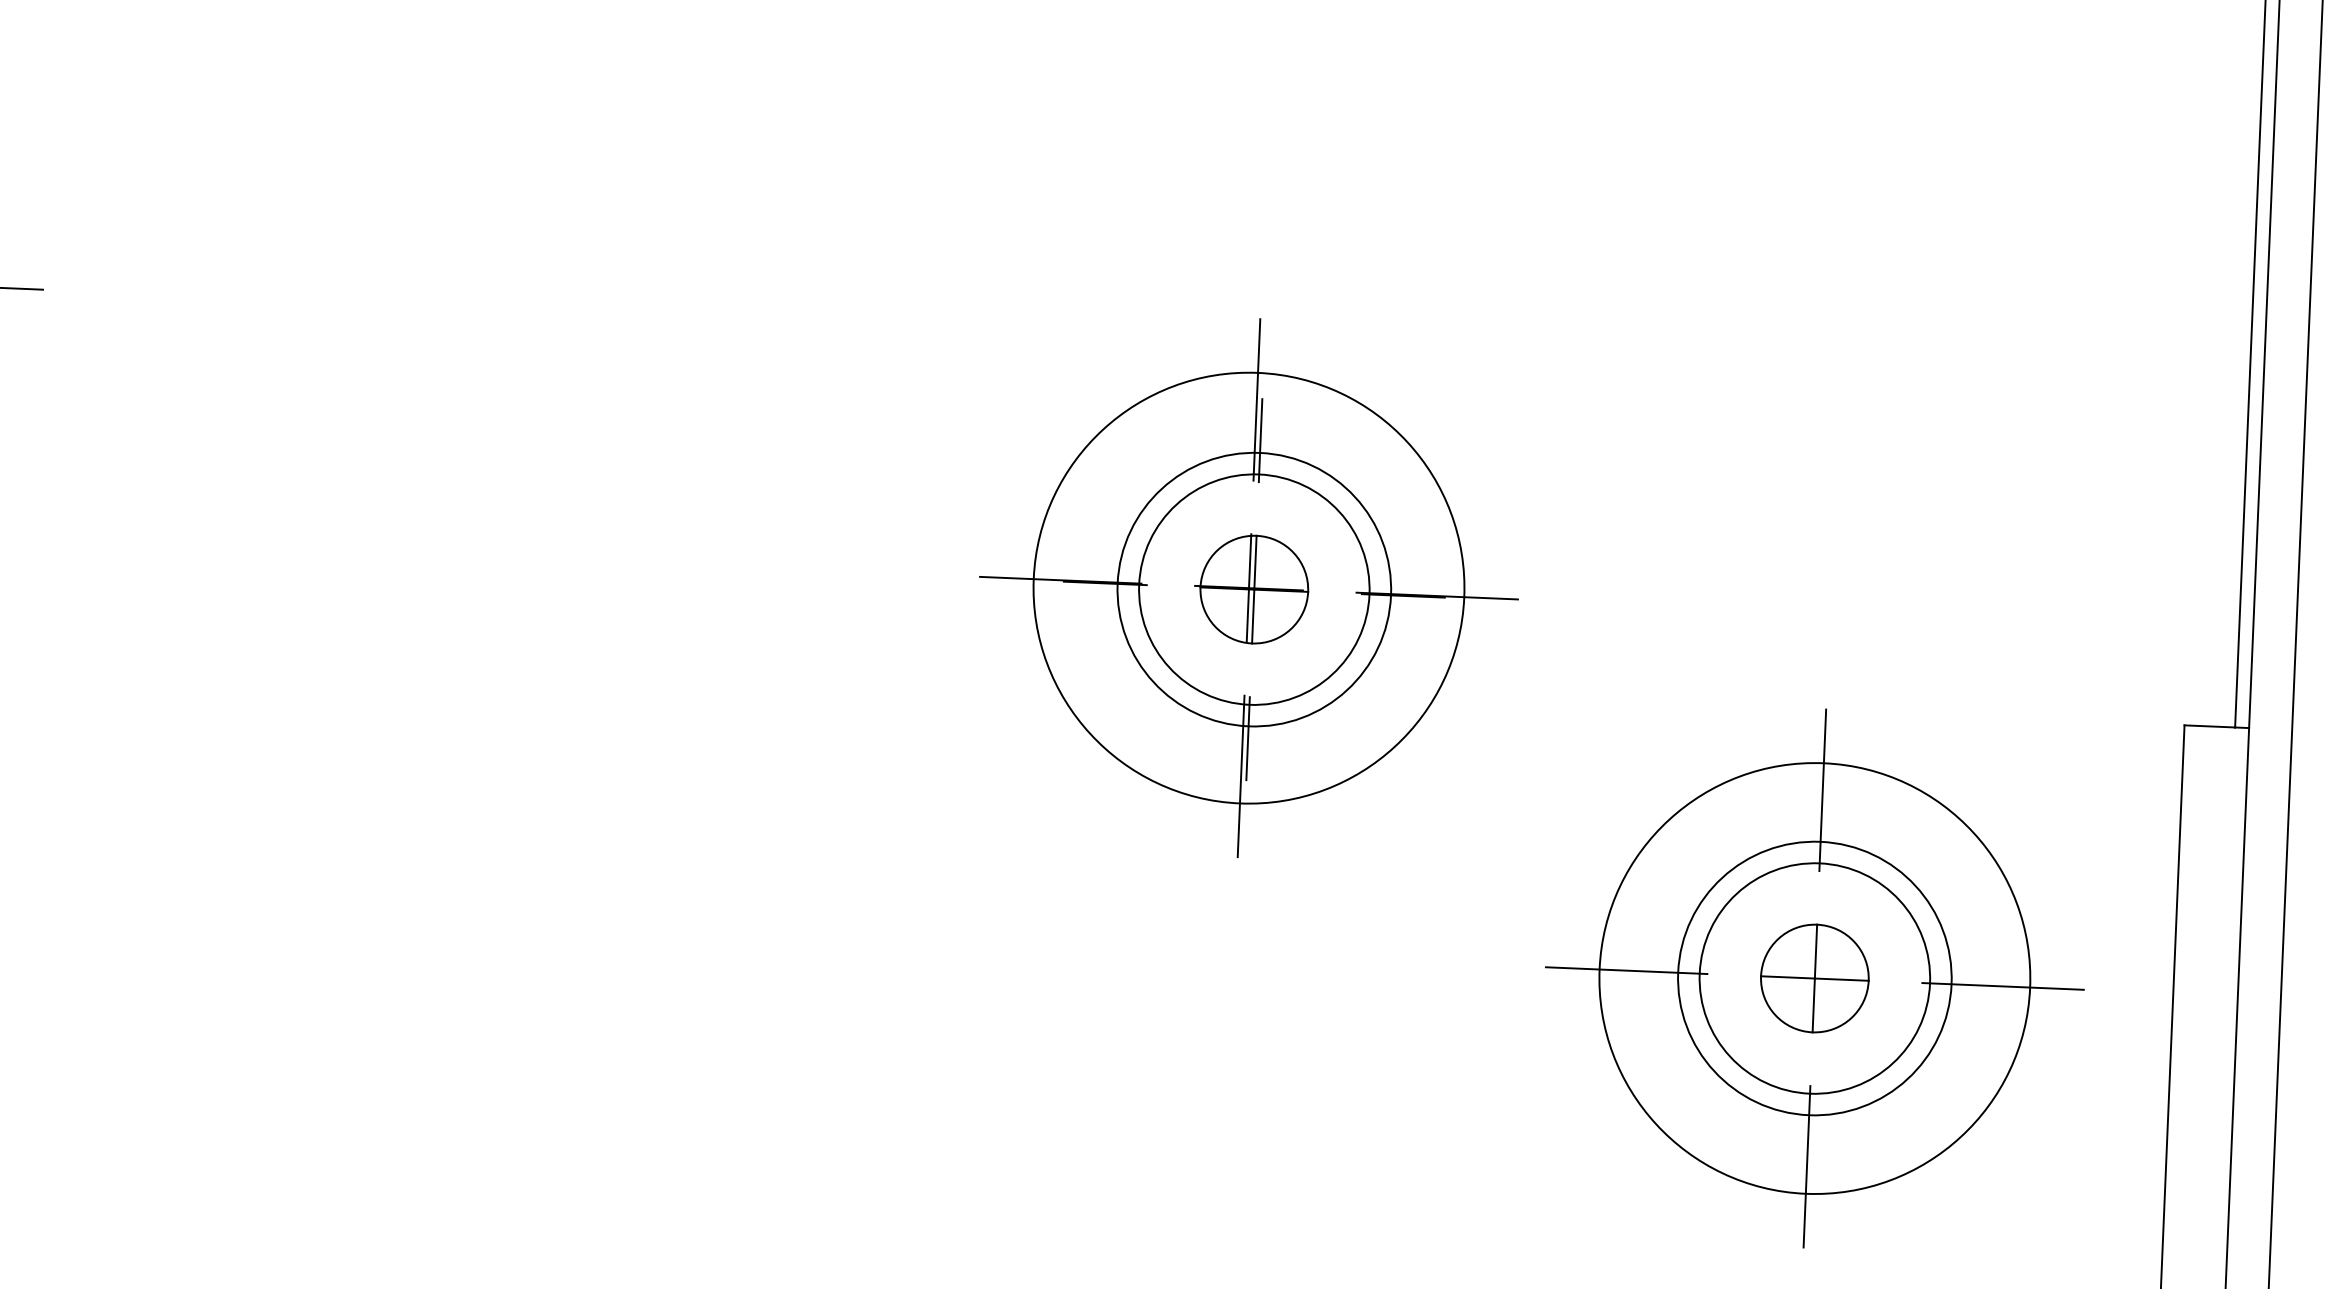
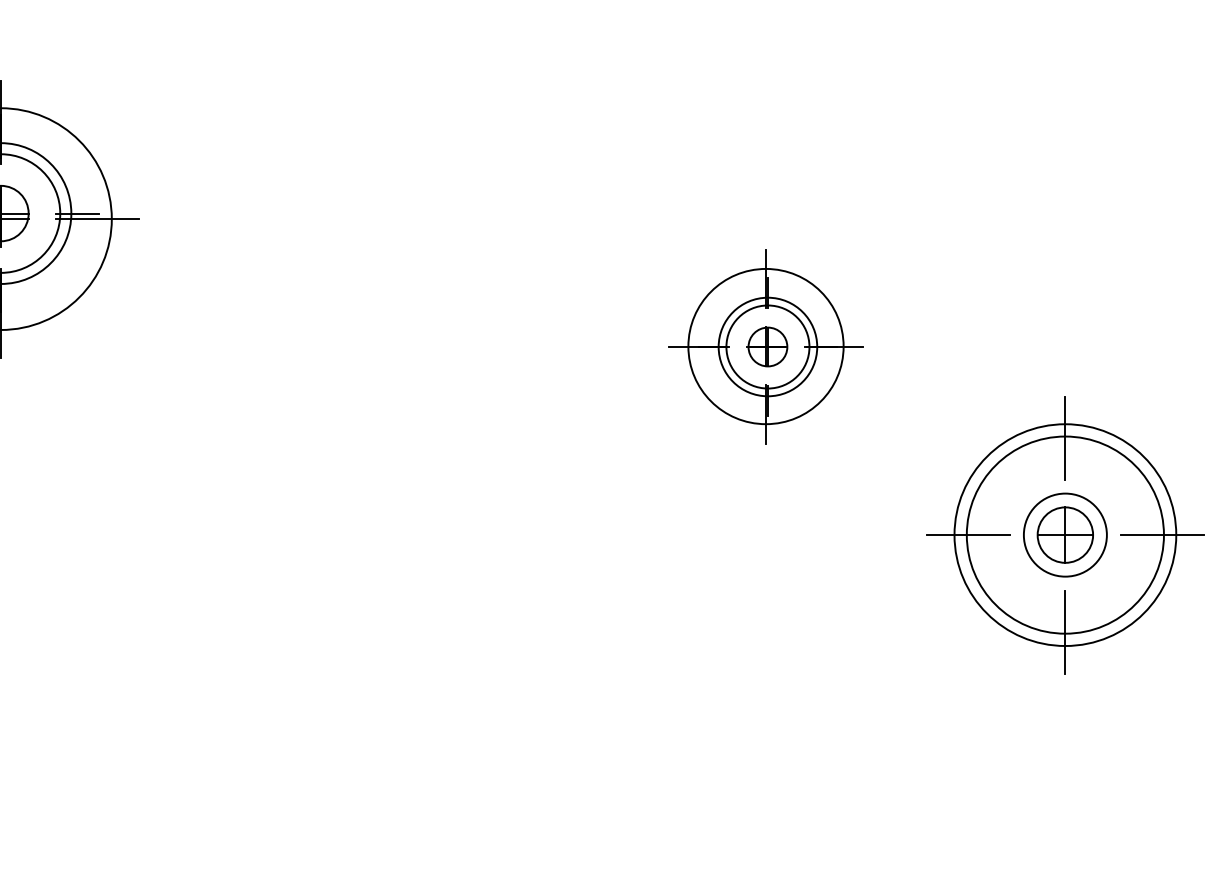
part: (1248, 587) -> (765, 346), size x0.7
circle: (1813, 977) -> (1064, 534), size x1.4
circle: (1815, 977) -> (1065, 534), size x0.7

